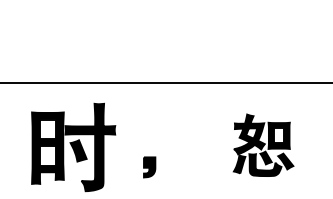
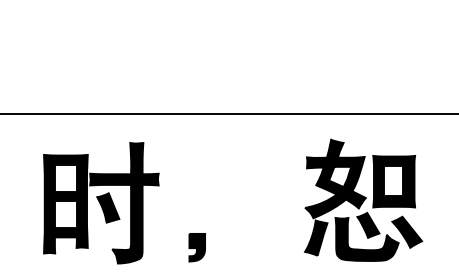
part: (263, 144) -> (363, 199), size x1.43
part: (149, 167) -> (196, 247), moved

